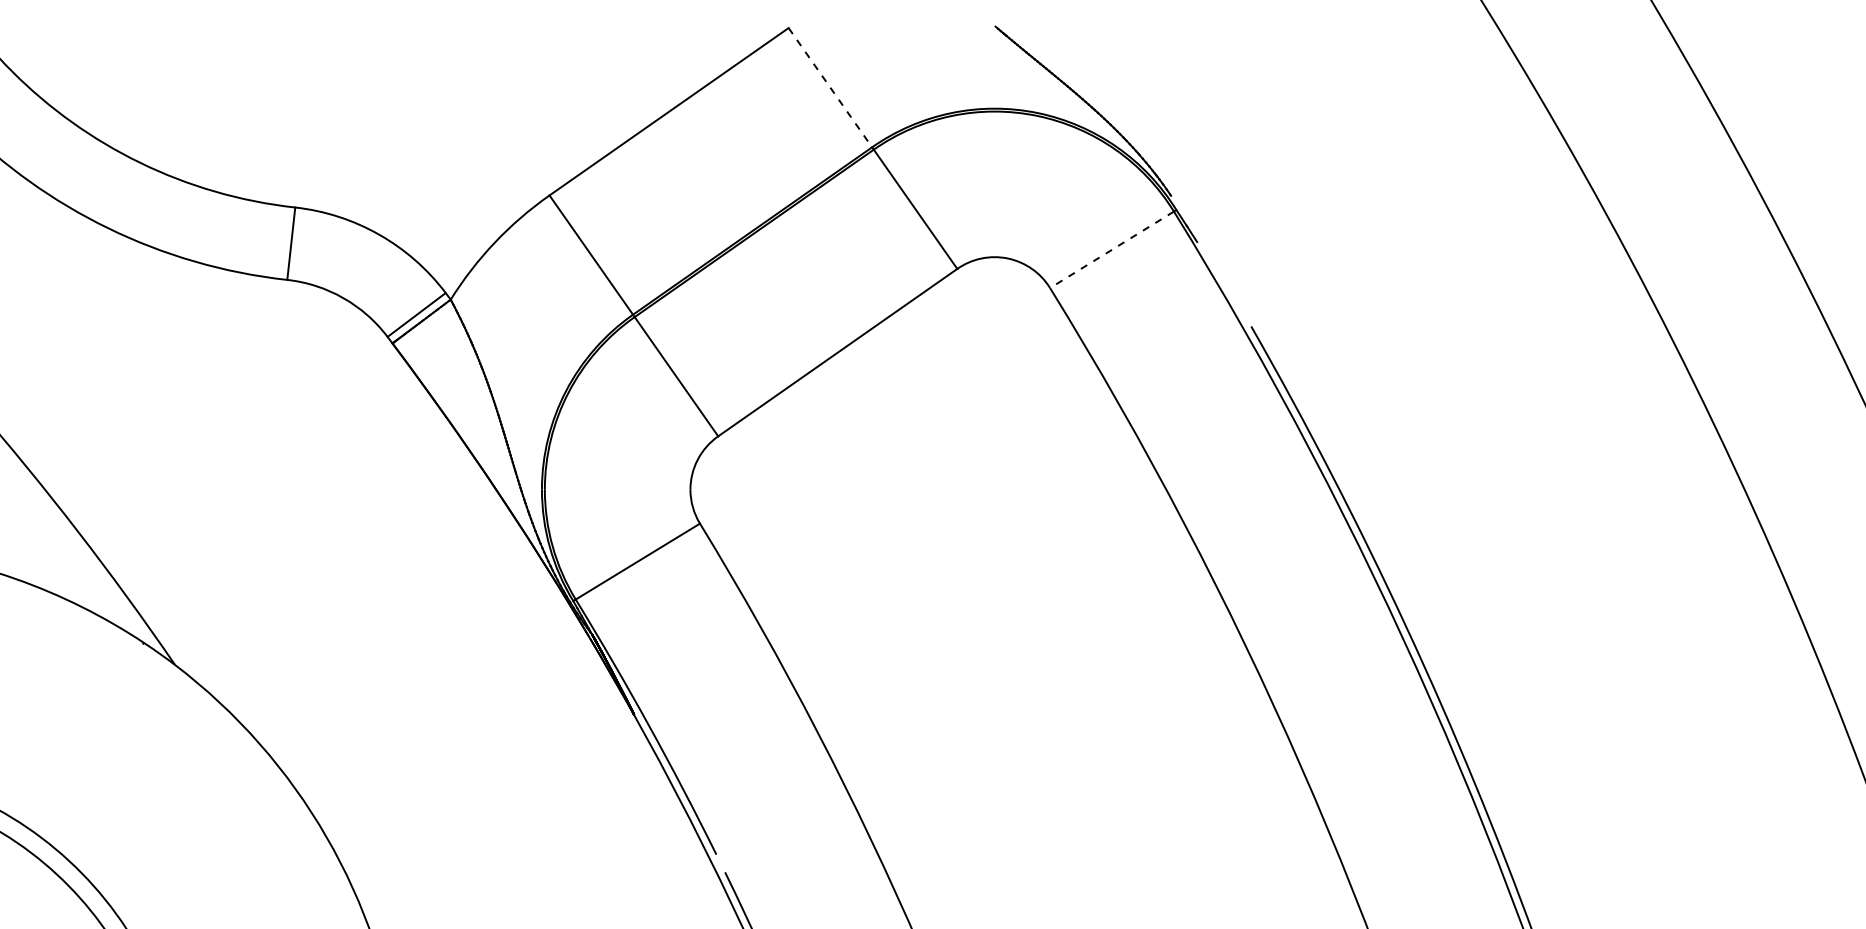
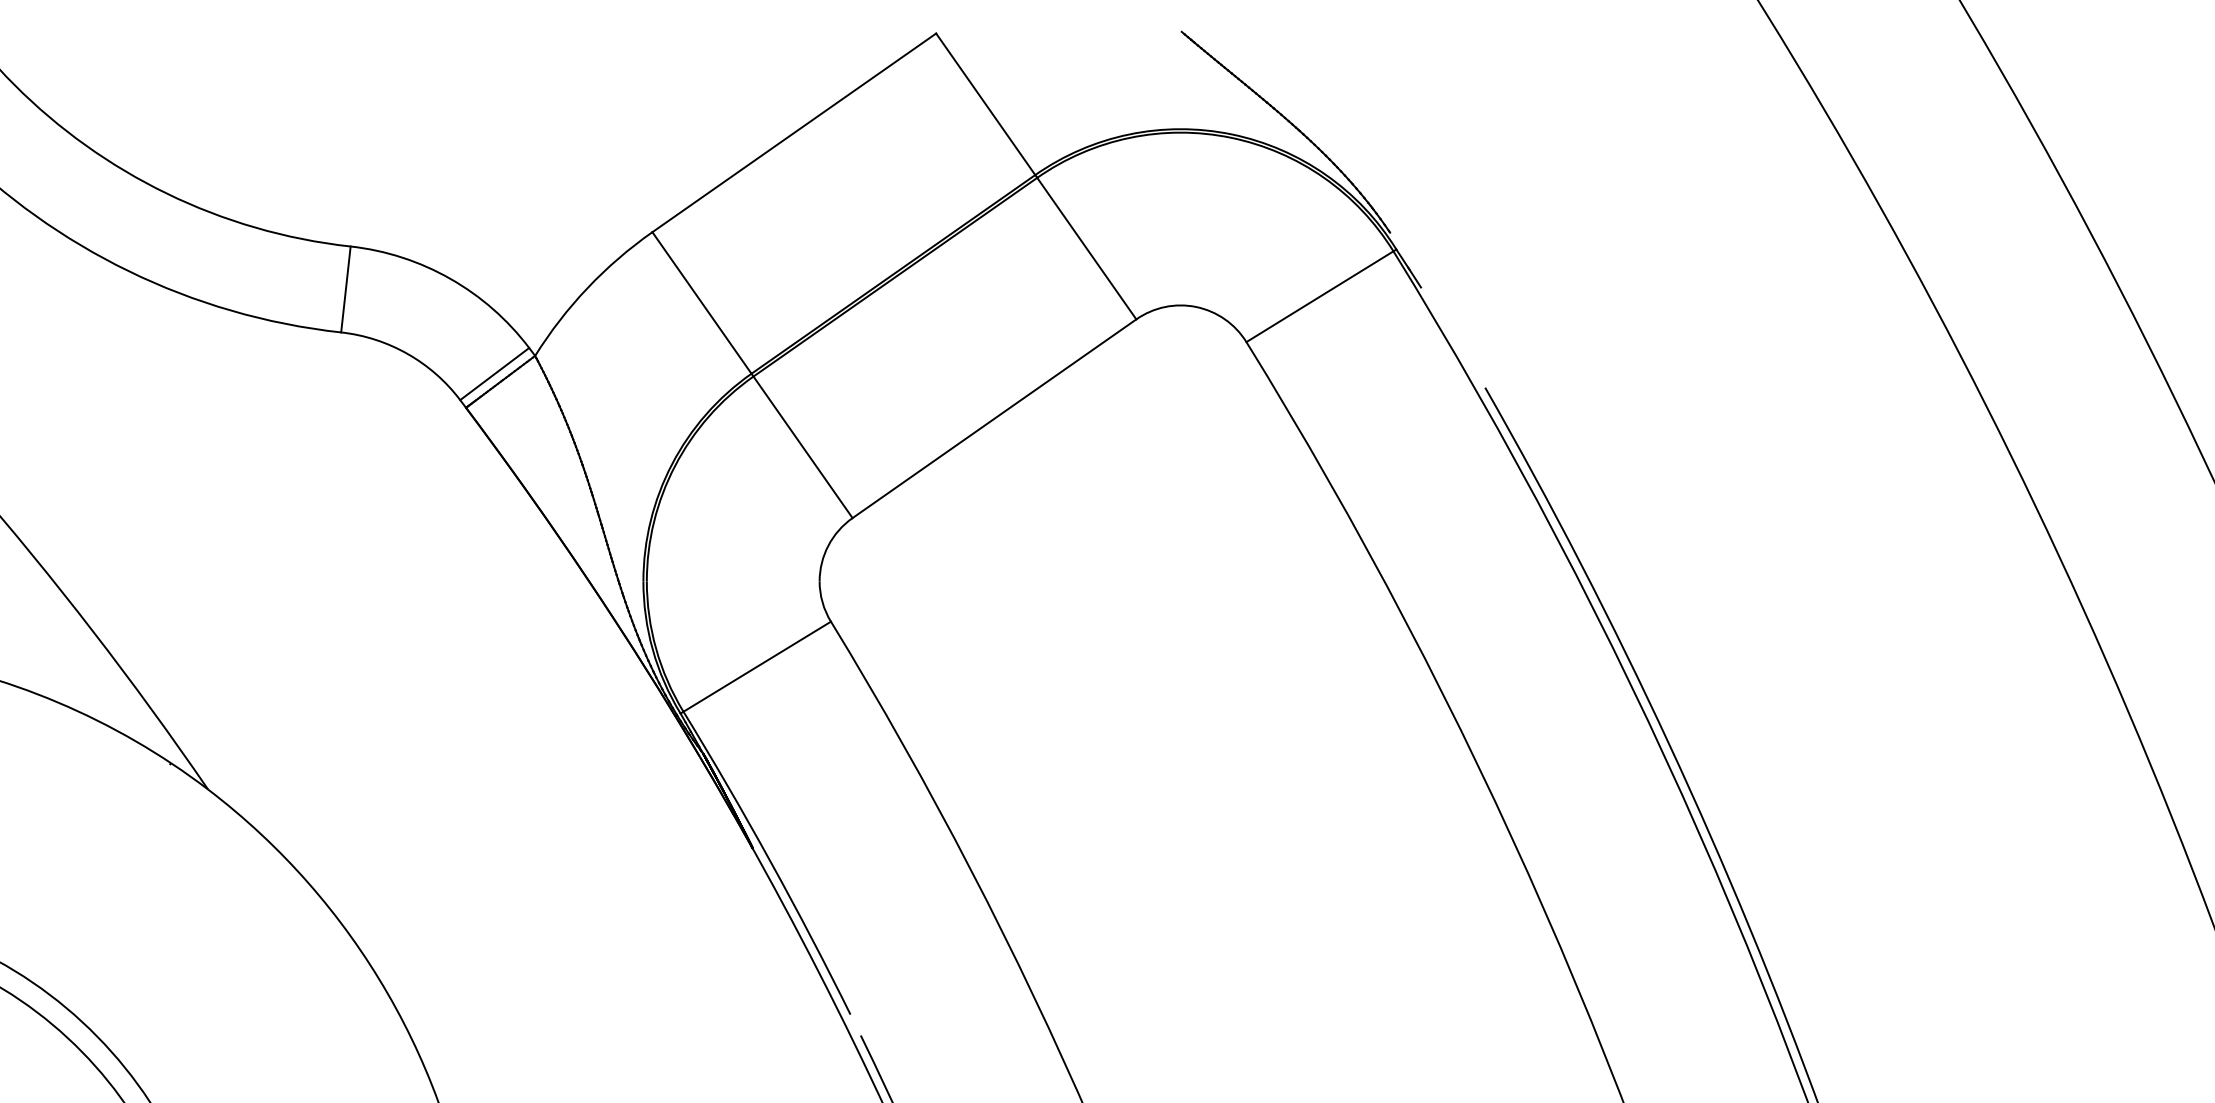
line: (830, 87) -> (985, 104), dashed -> solid
line: (1112, 249) -> (1320, 296), dashed -> solid

